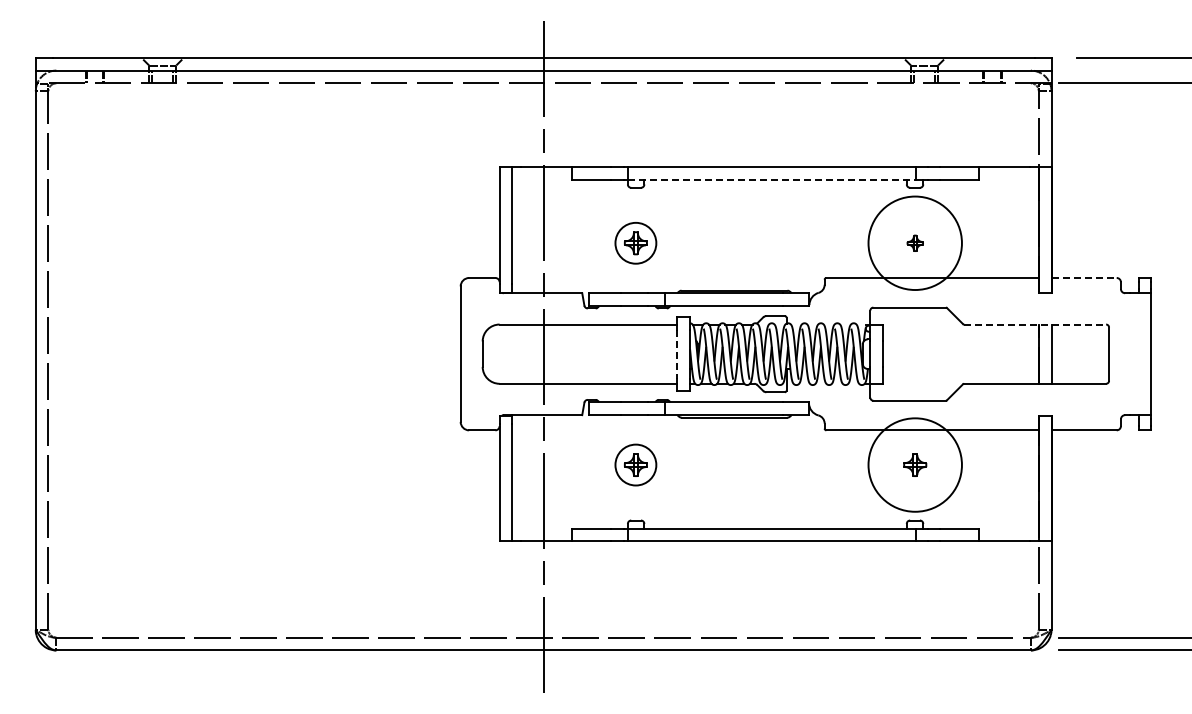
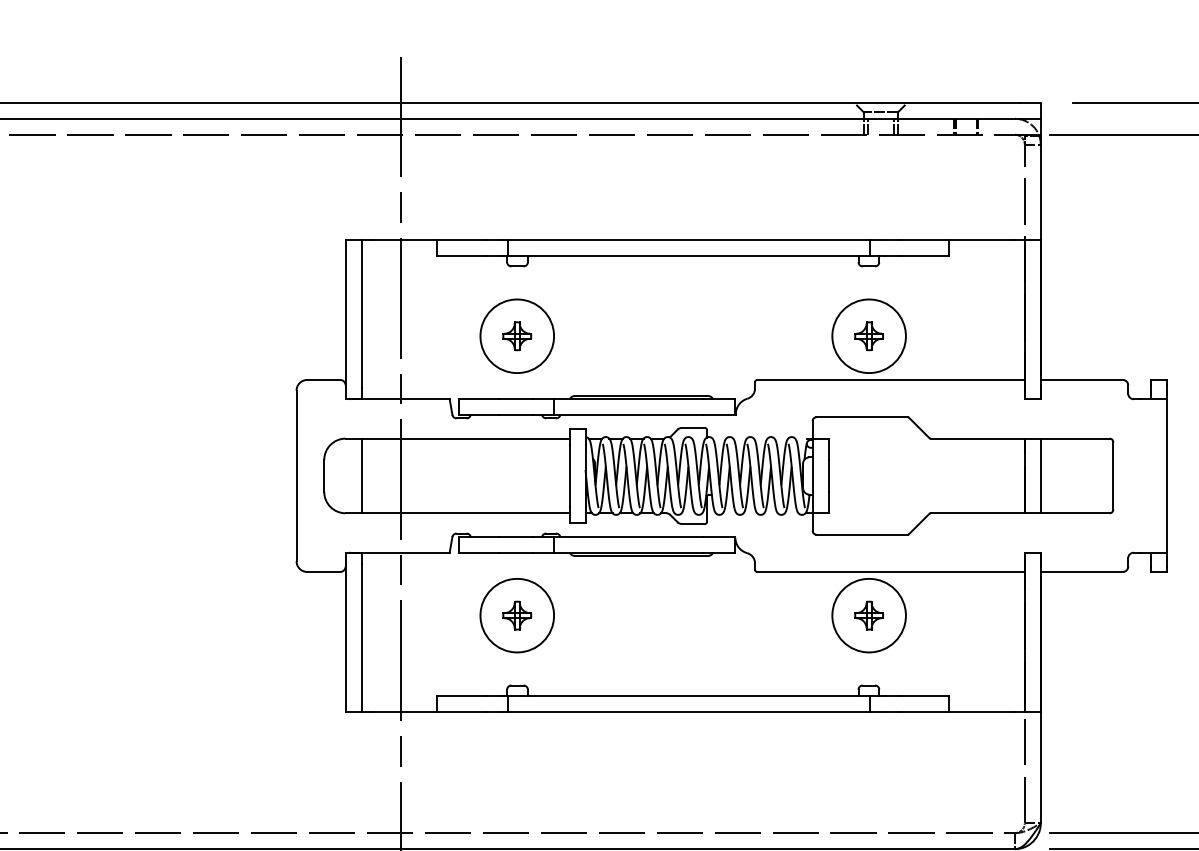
line: (772, 179) -> (689, 255), dashed -> solid
circle: (635, 243) -> (516, 336), size x1.43
circle: (915, 243) -> (869, 336), size x0.62
part: (915, 243) -> (869, 336), size x1.43
line: (1084, 277) -> (1082, 379), dashed -> solid
line: (1035, 324) -> (1020, 438), dashed -> solid
line: (512, 353) -> (361, 475), added
line: (677, 354) -> (569, 476), dashed -> solid
circle: (635, 464) -> (516, 614), size x1.43
circle: (915, 464) -> (869, 614), size x0.62

